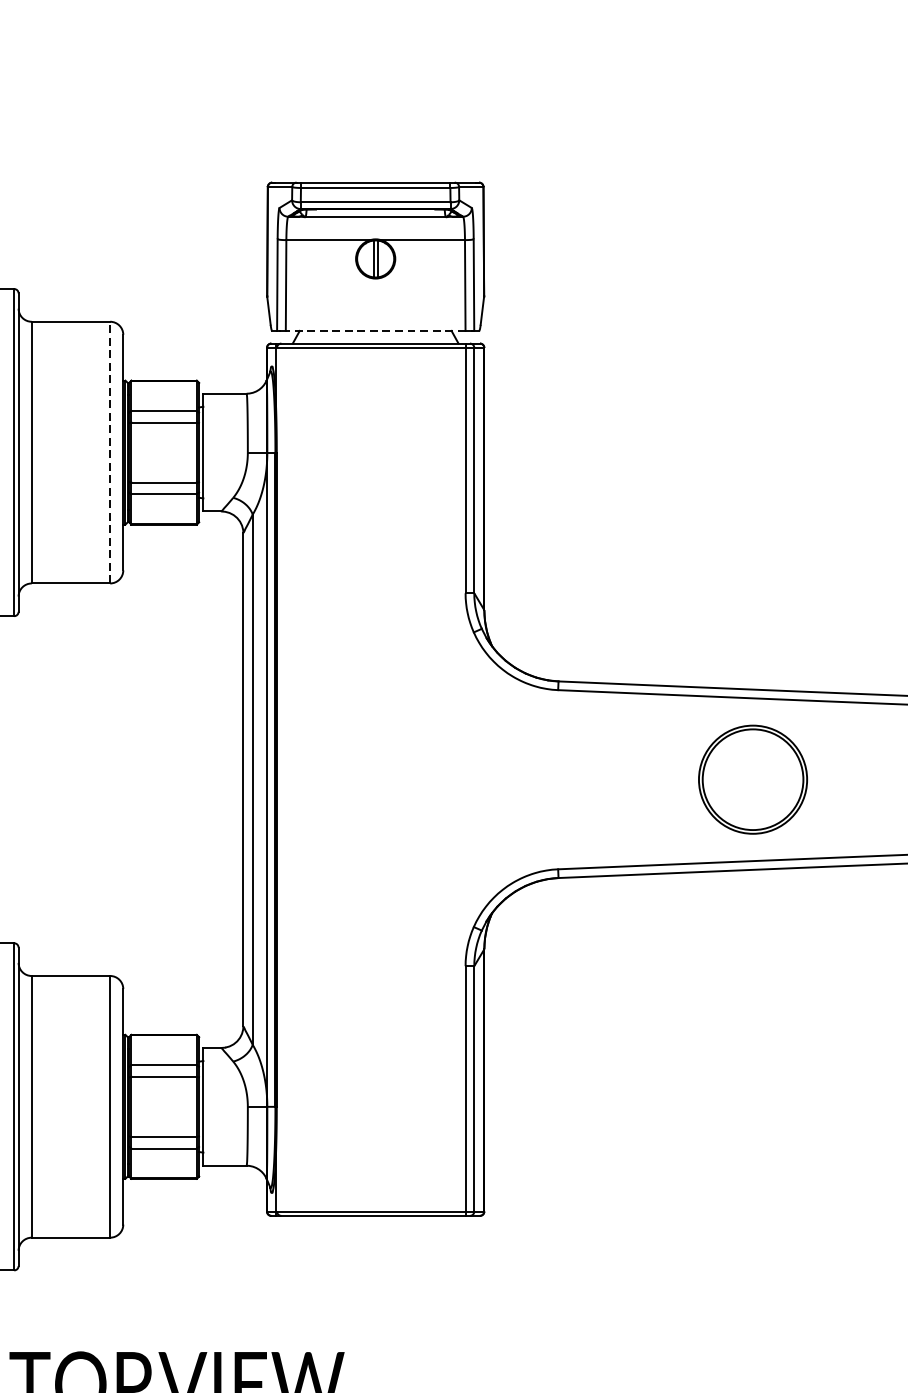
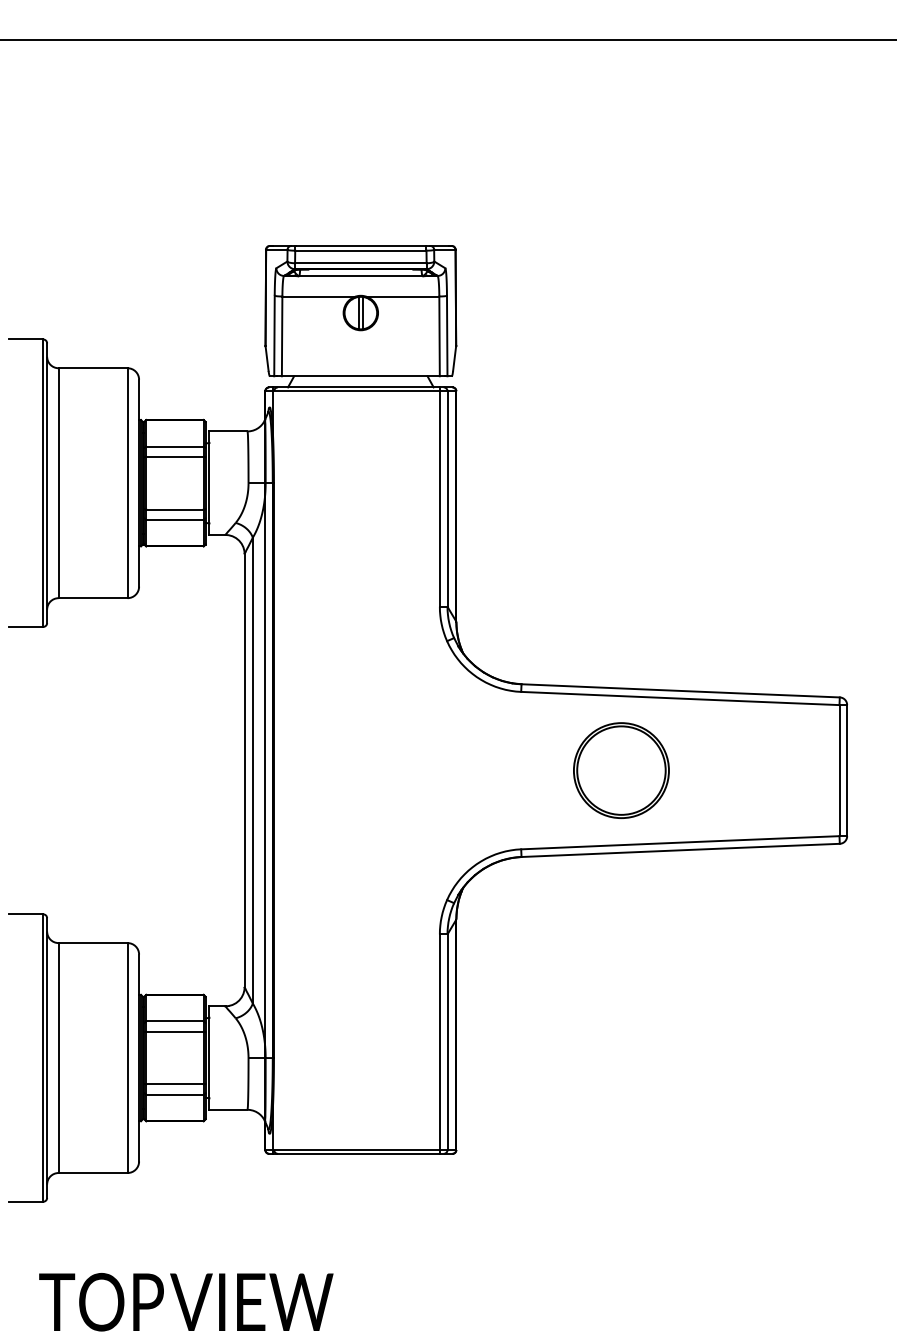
line: (375, 331) -> (360, 376), dashed -> solid
line: (110, 452) -> (127, 483), dashed -> solid
part: (753, 779) -> (621, 770), moved

